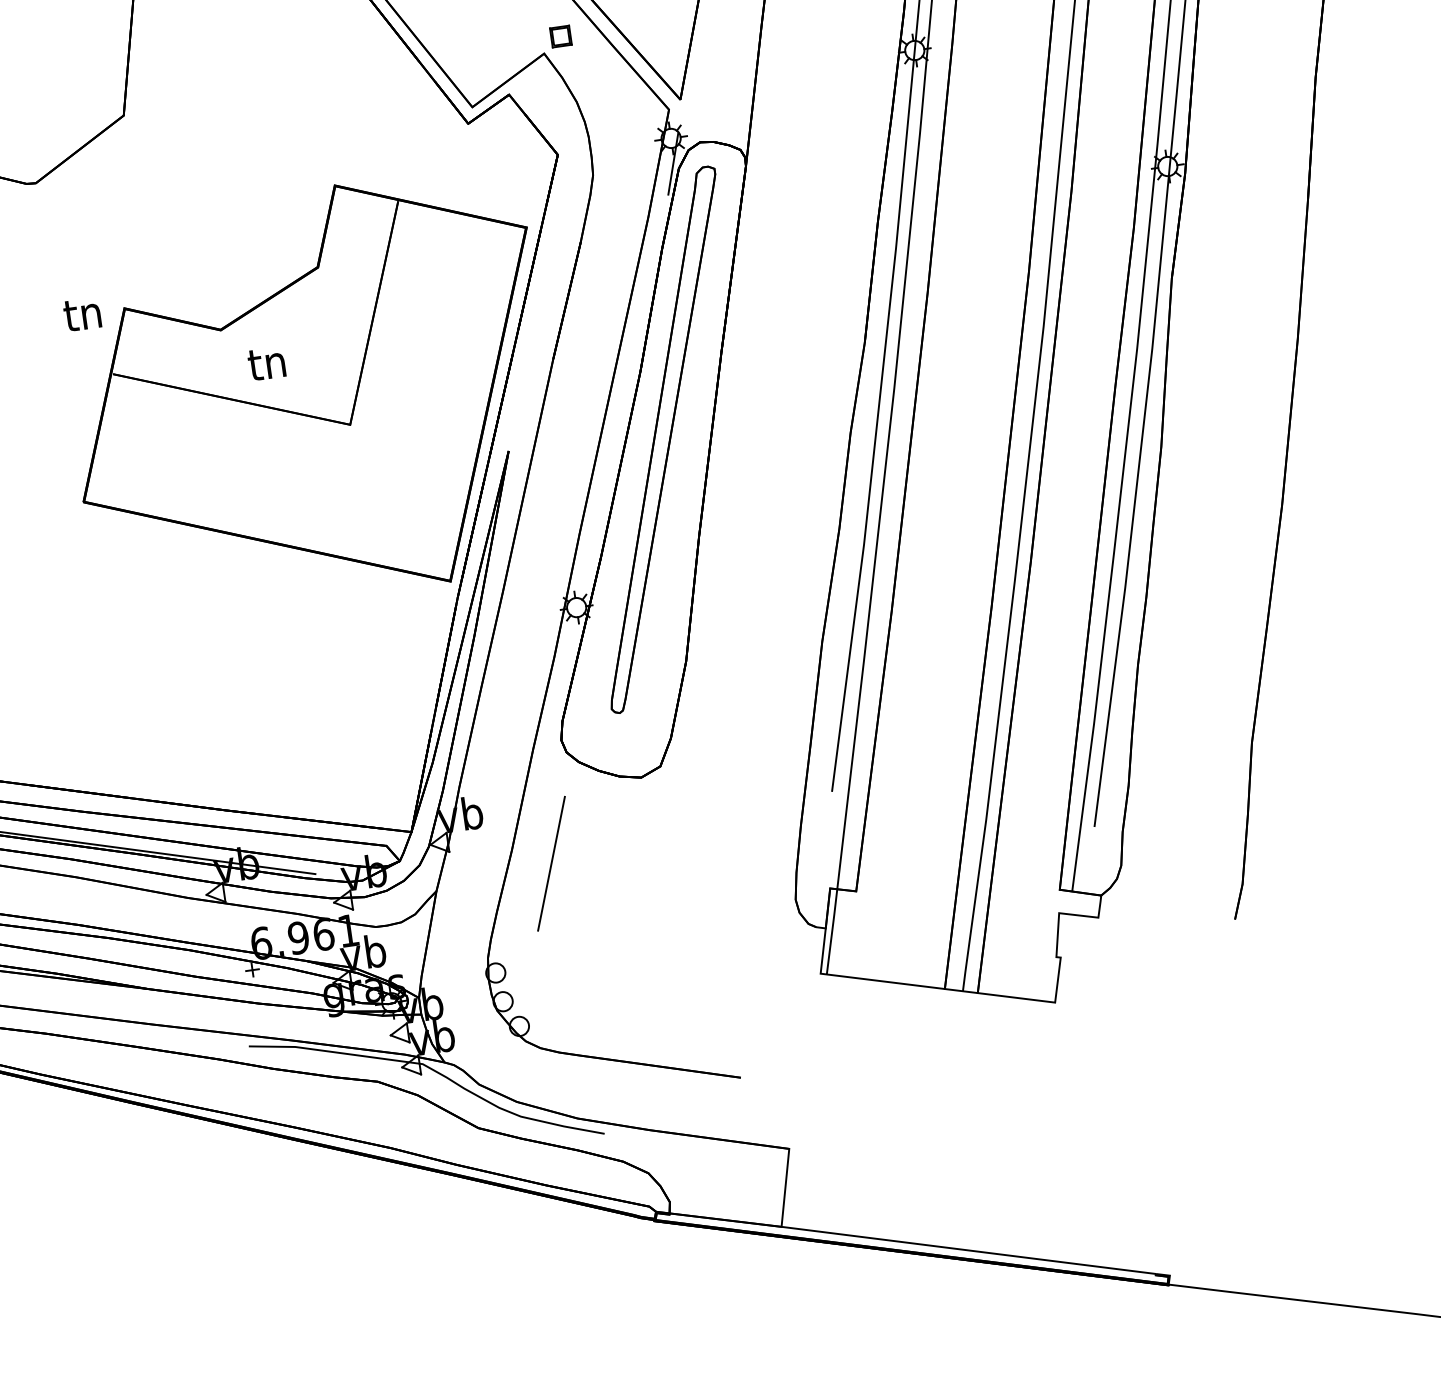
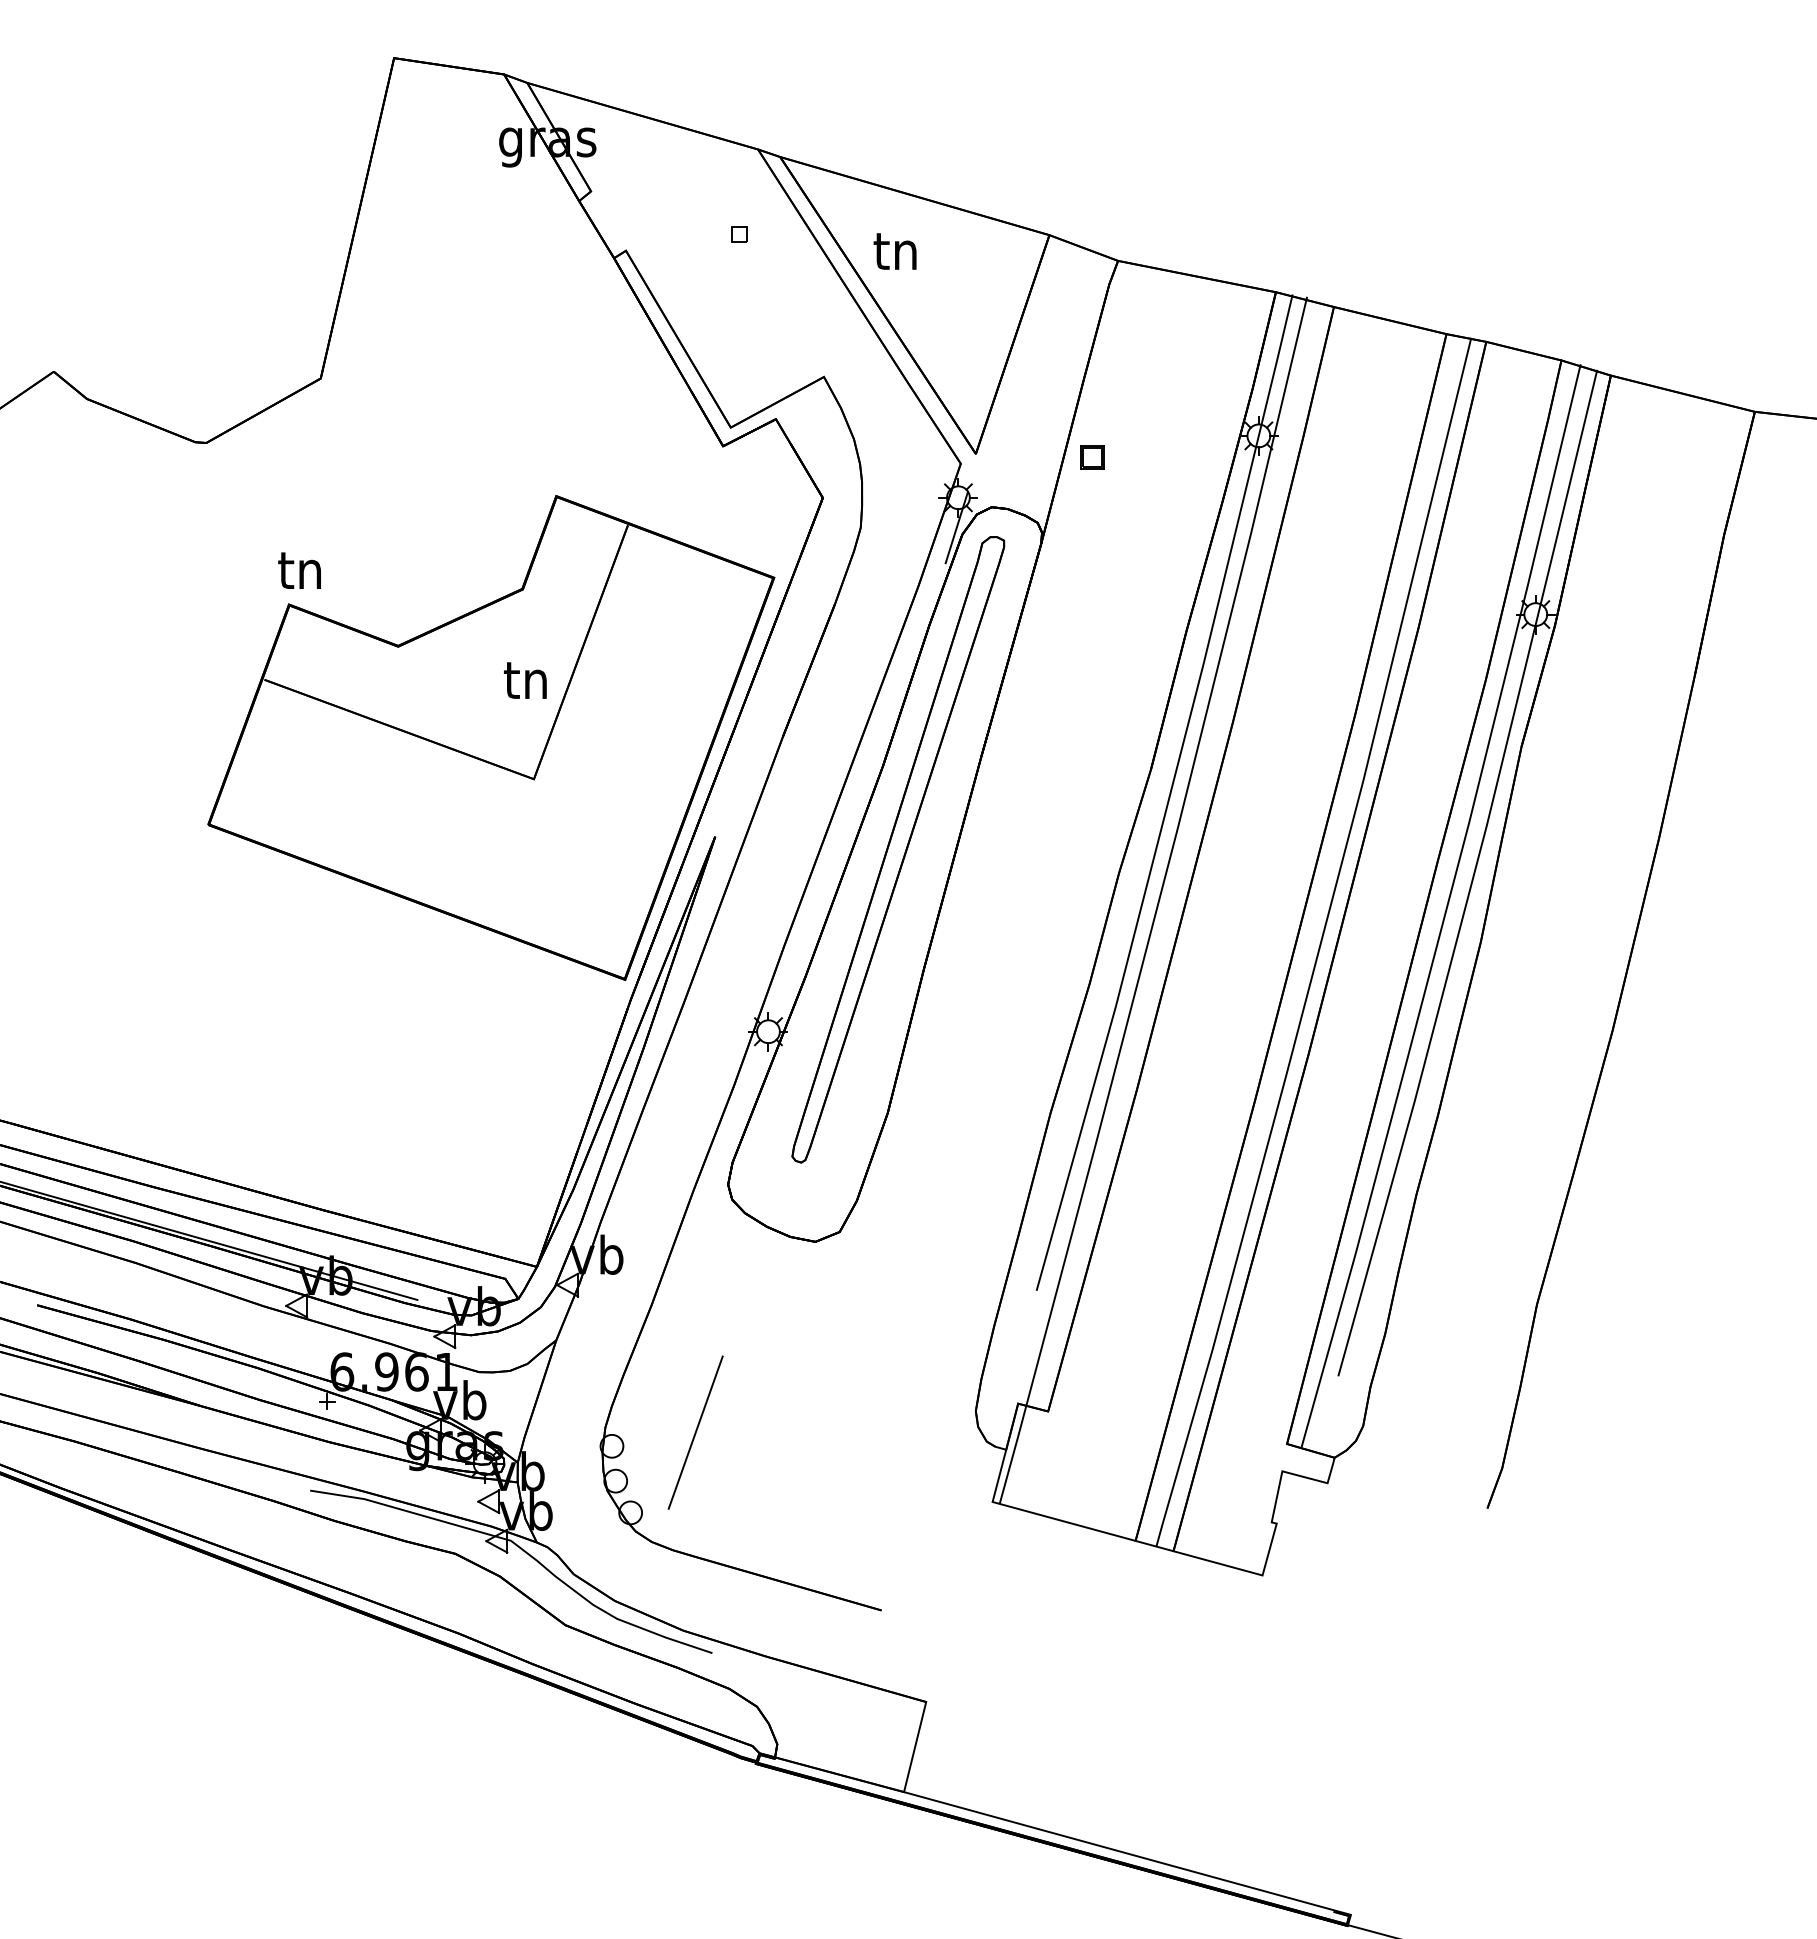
part: (560, 36) -> (1092, 457), moved
text: (82, 314) -> (299, 570), moved
text: (266, 363) -> (525, 680), moved
line: (551, 863) -> (695, 1432), moved

